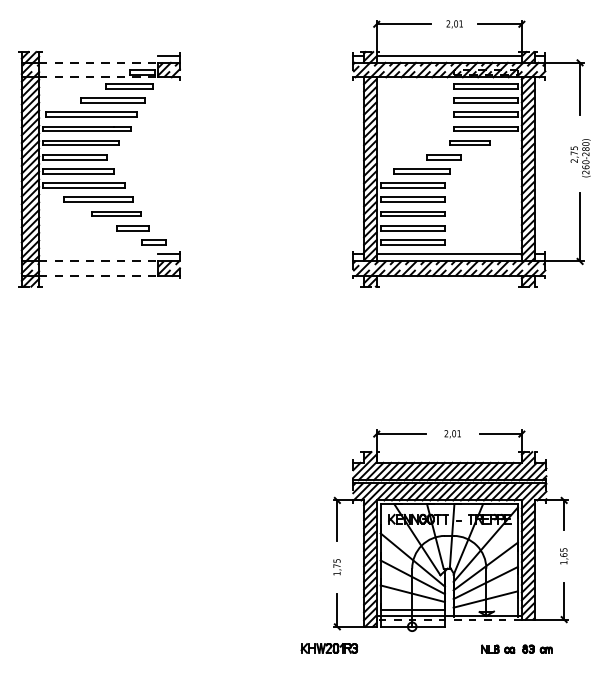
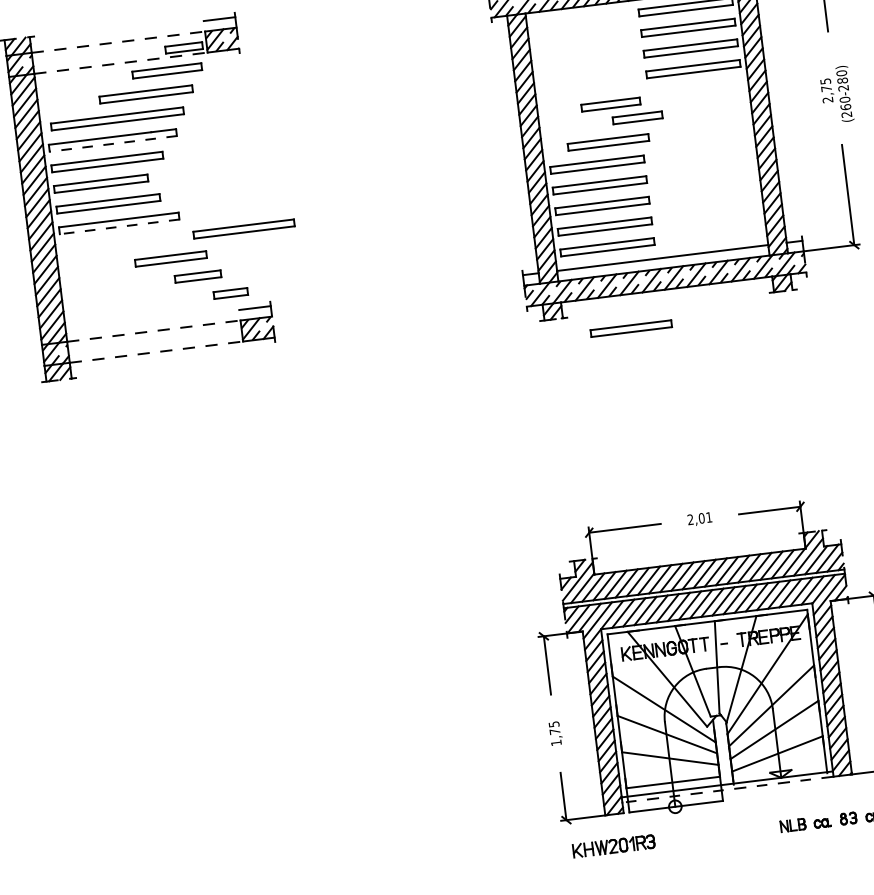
line: (86, 131) -> (112, 144), solid -> dashed
part: (469, 142) -> (610, 103), moved
line: (83, 187) -> (118, 226), solid -> dashed
part: (98, 199) -> (244, 228), moved
part: (421, 299) -> (630, 328), added
part: (329, 648) -> (614, 846), moved

